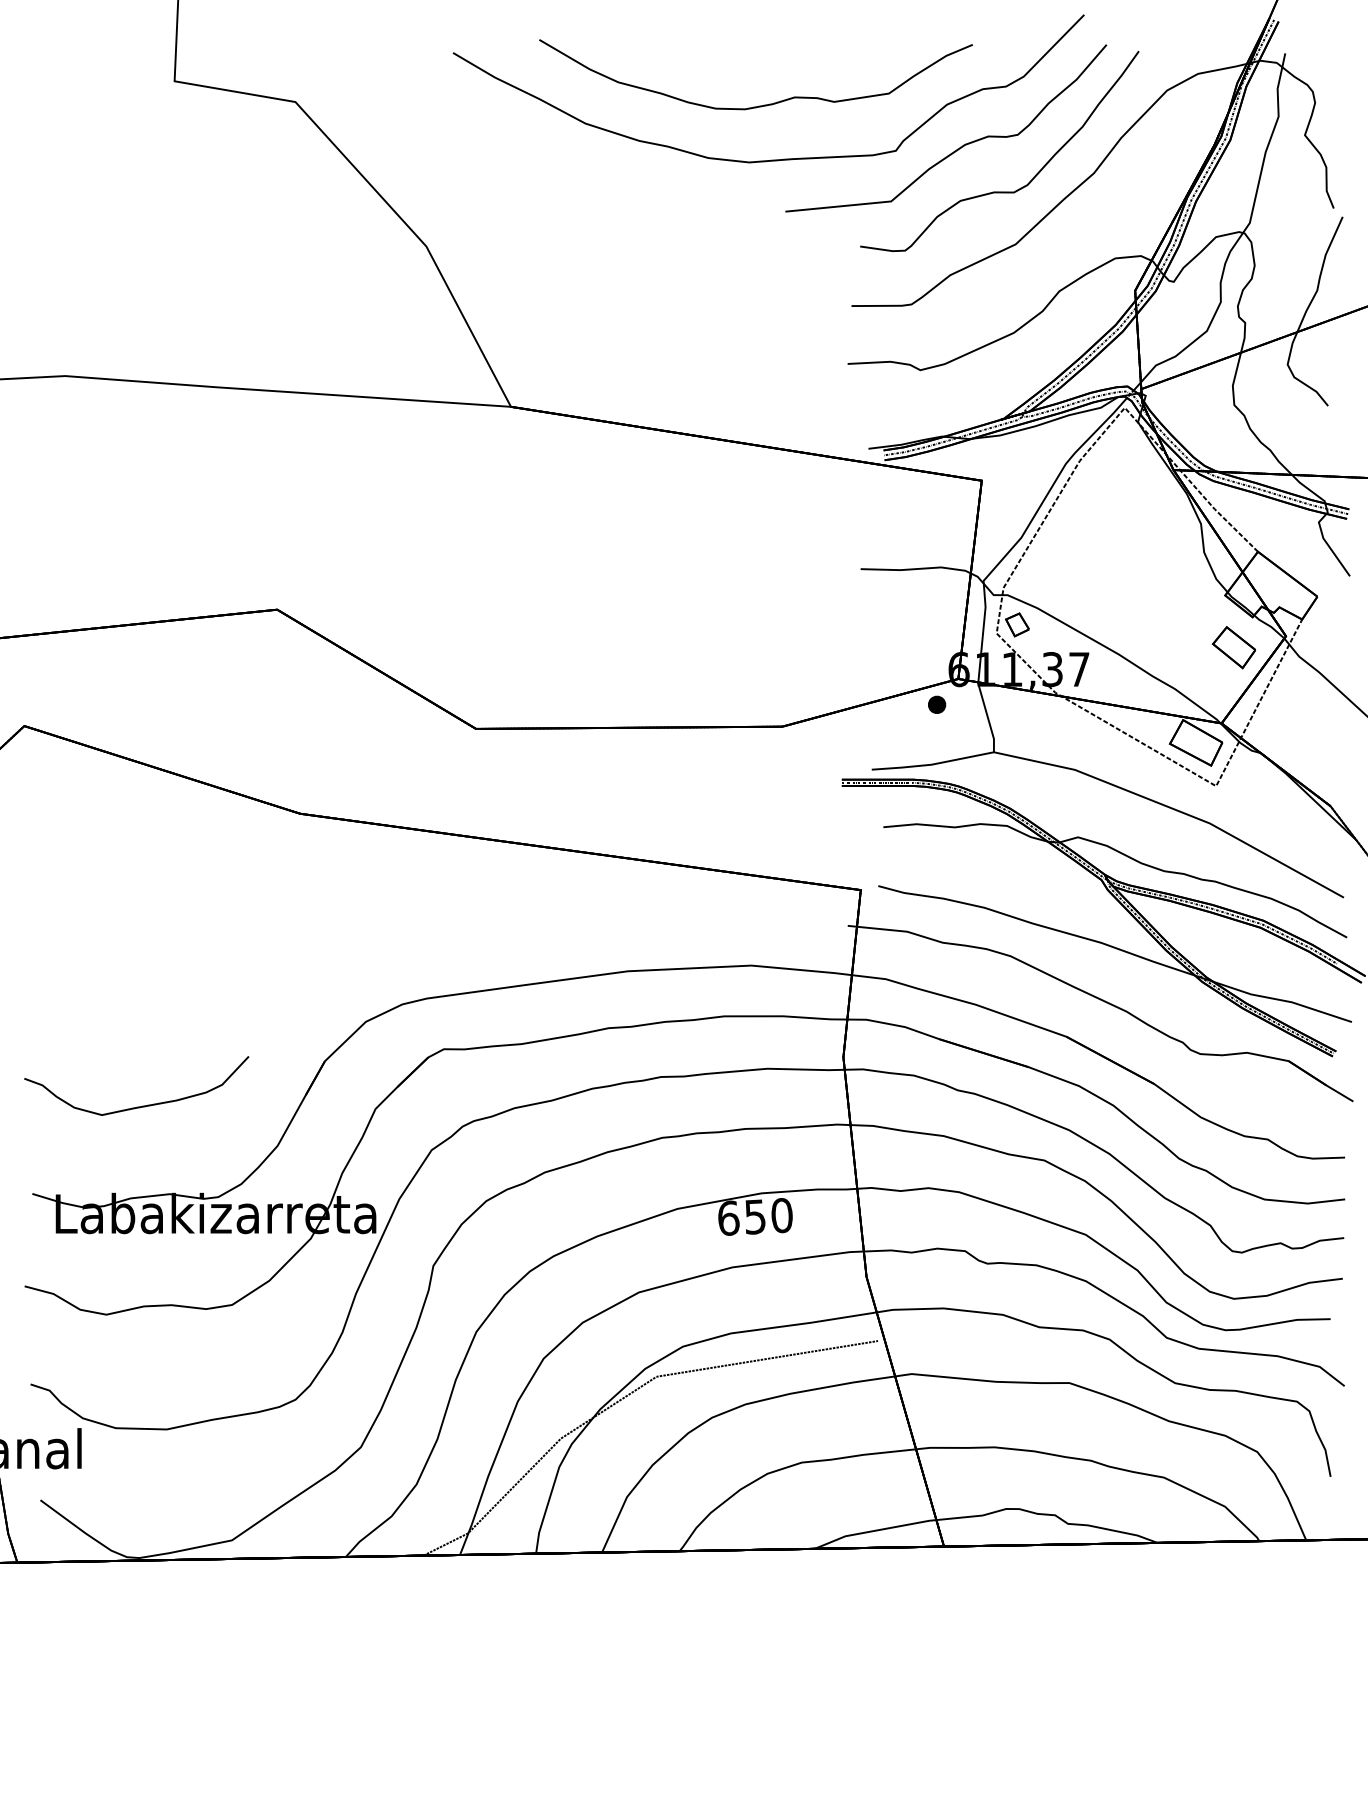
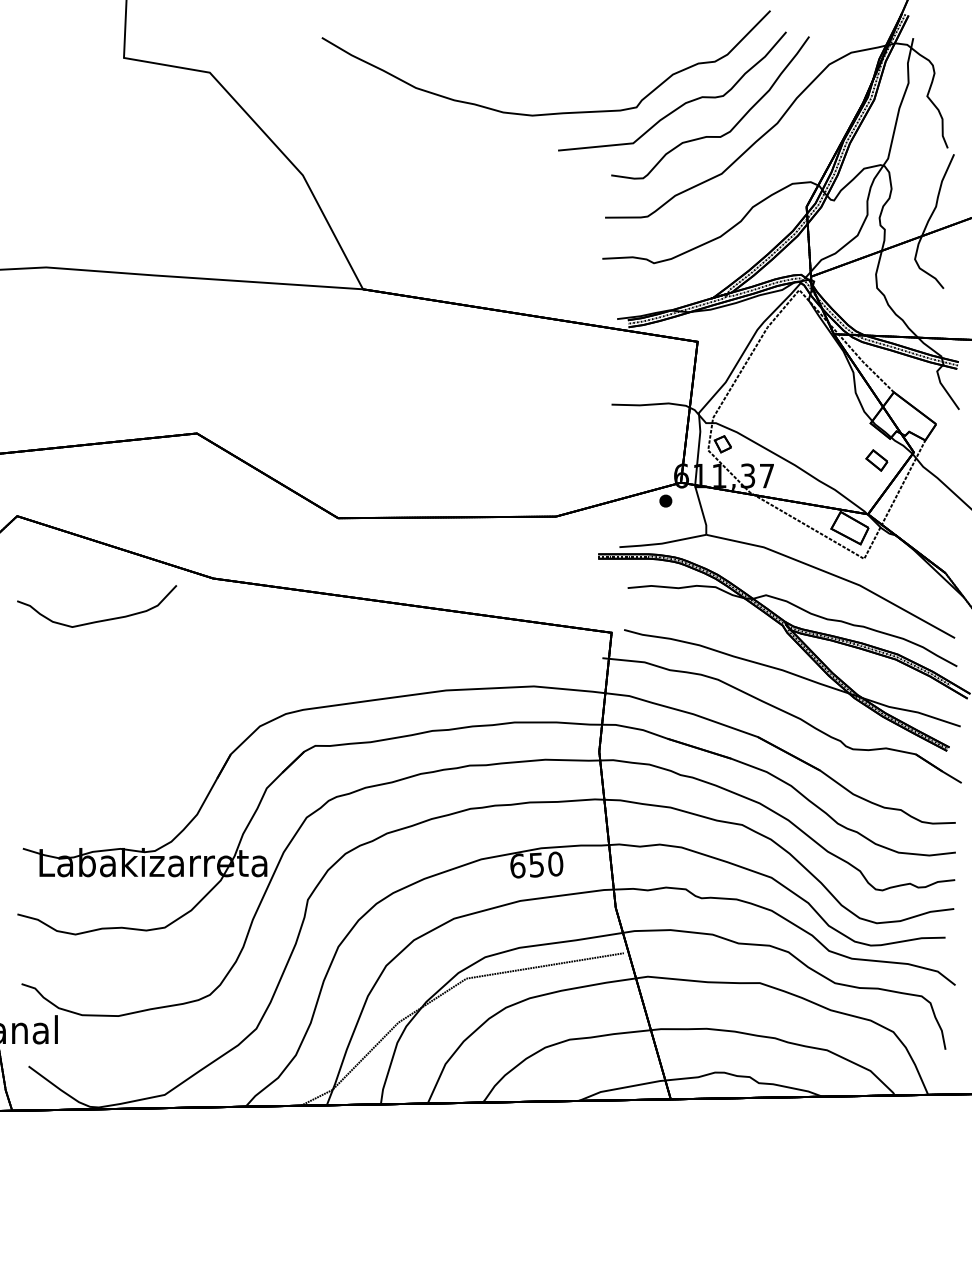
part: (758, 105) -> (538, 75), removed
part: (1233, 647) -> (876, 460), size x0.7
curve: (142, 1105) -> (101, 620), moved

